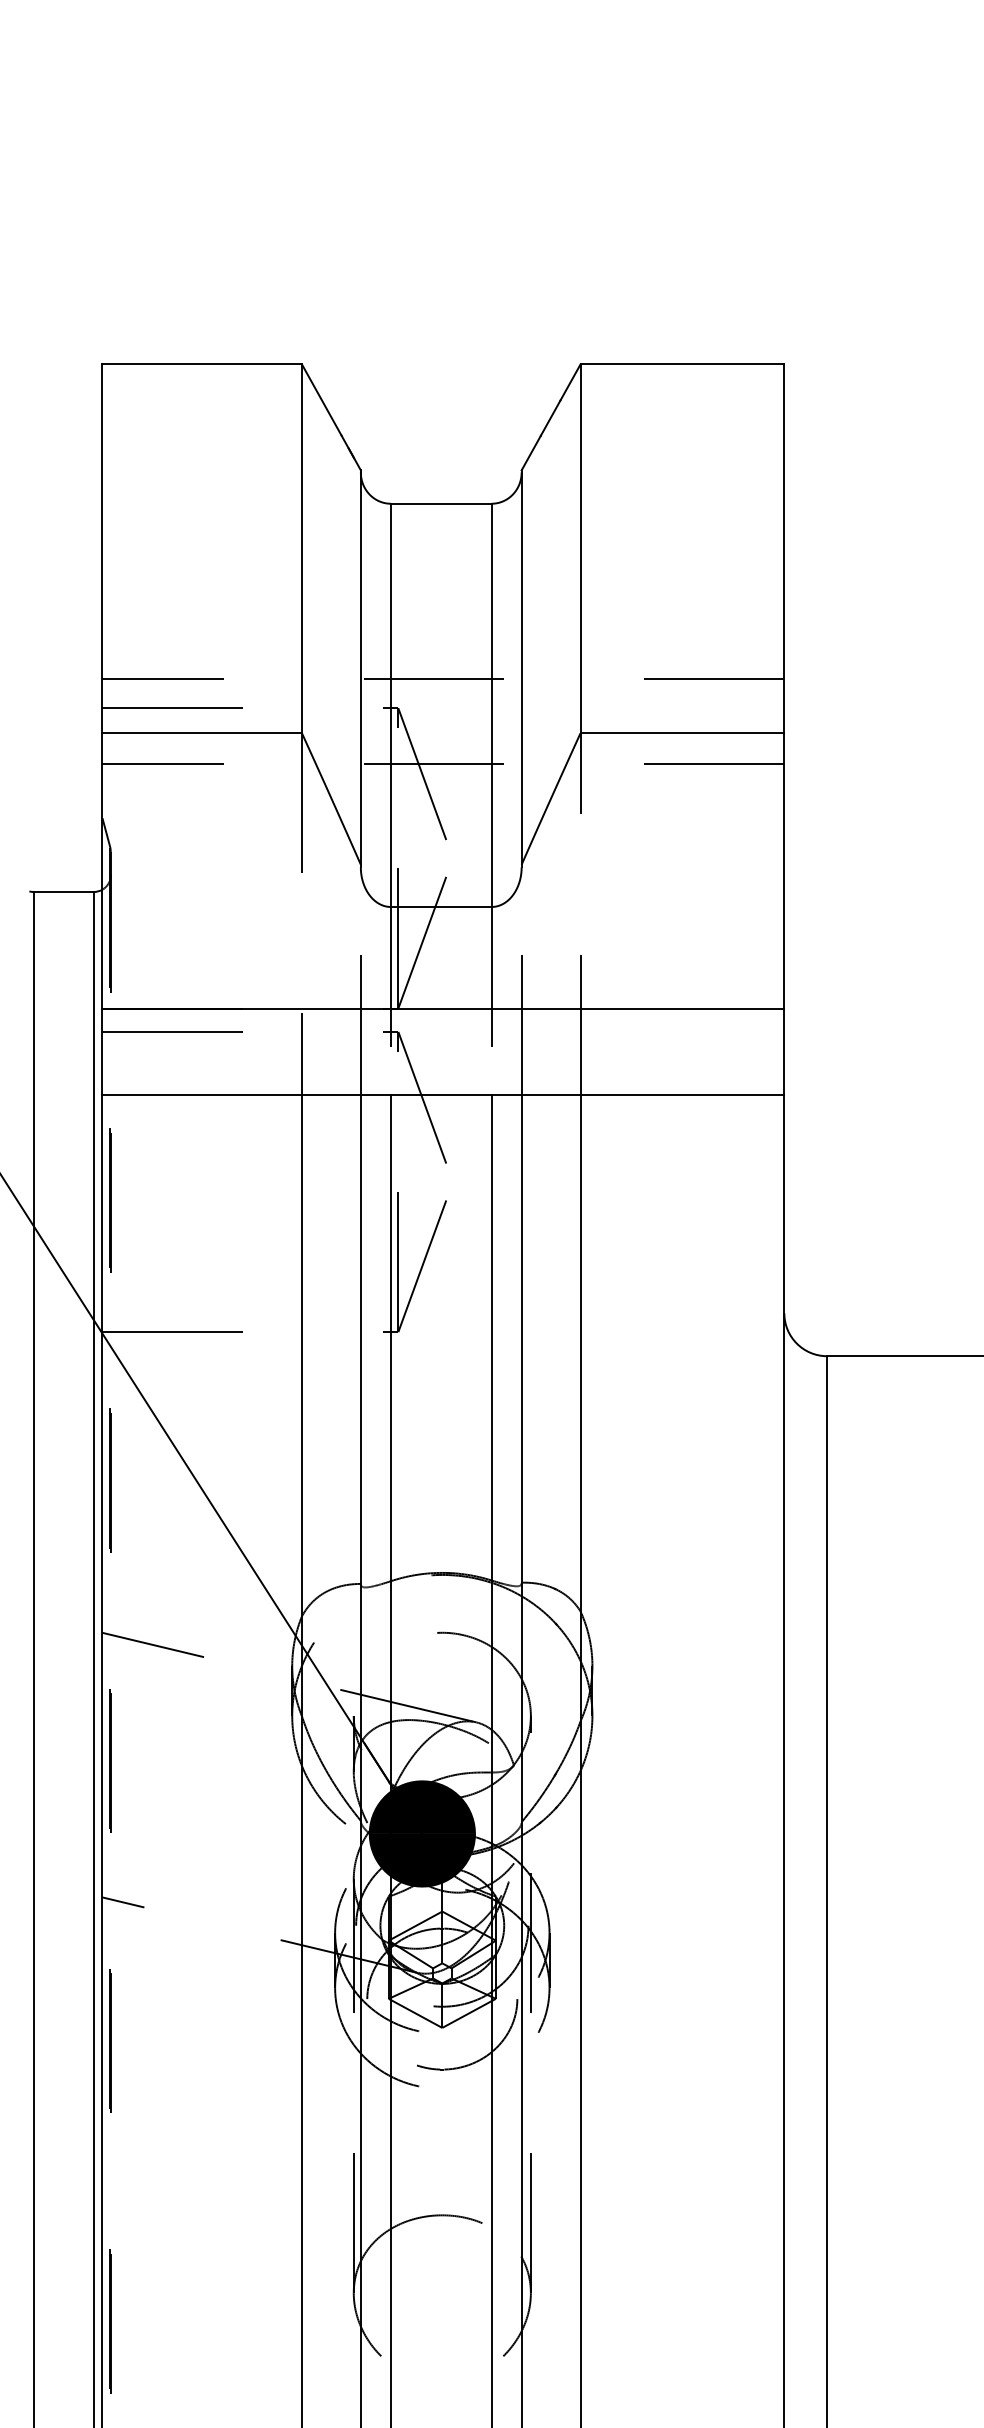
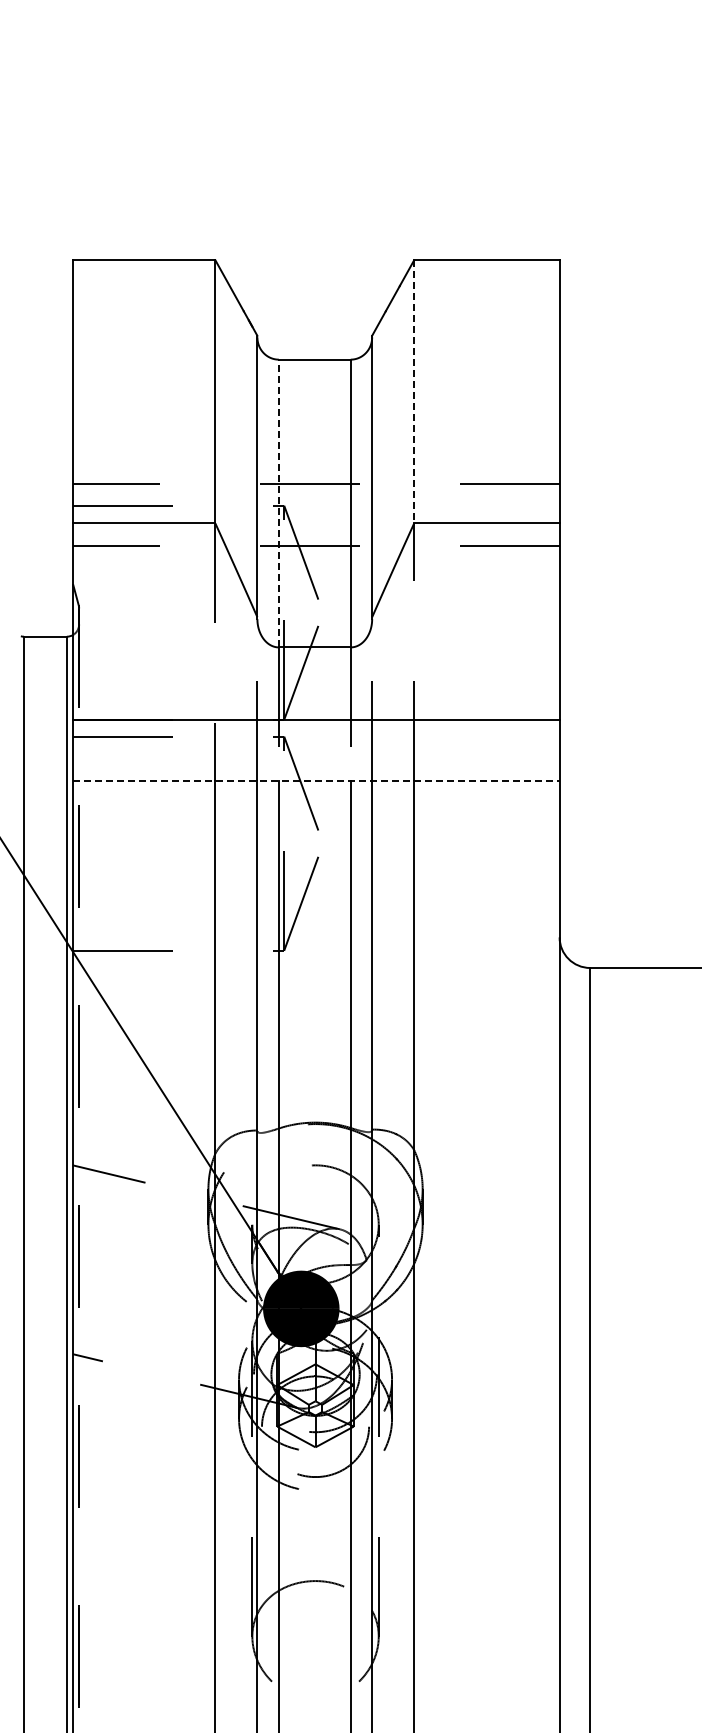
line: (580, 548) -> (414, 391), solid -> dashed
line: (390, 705) -> (278, 503), solid -> dashed
line: (443, 1094) -> (316, 781), solid -> dashed

